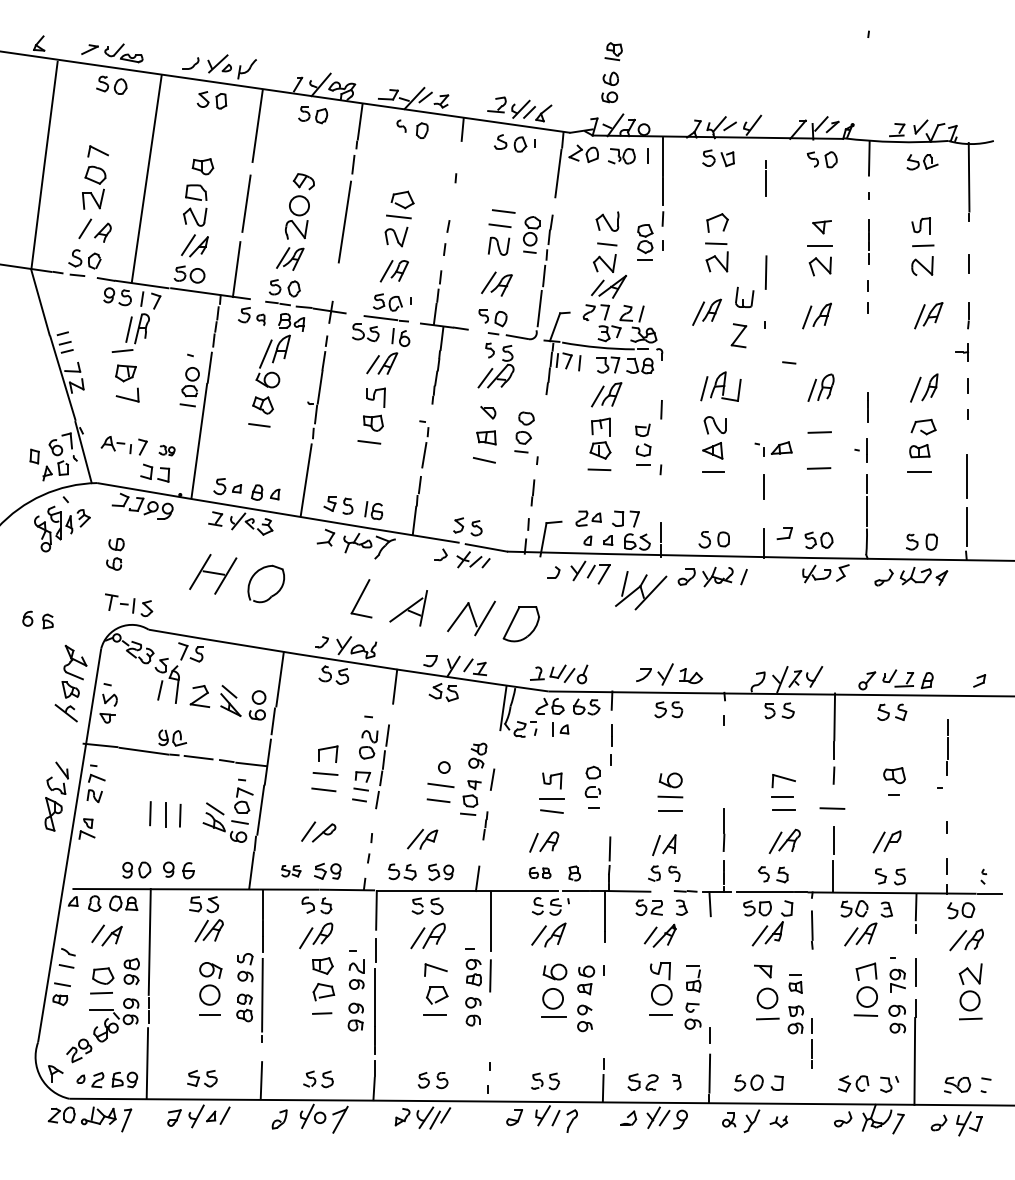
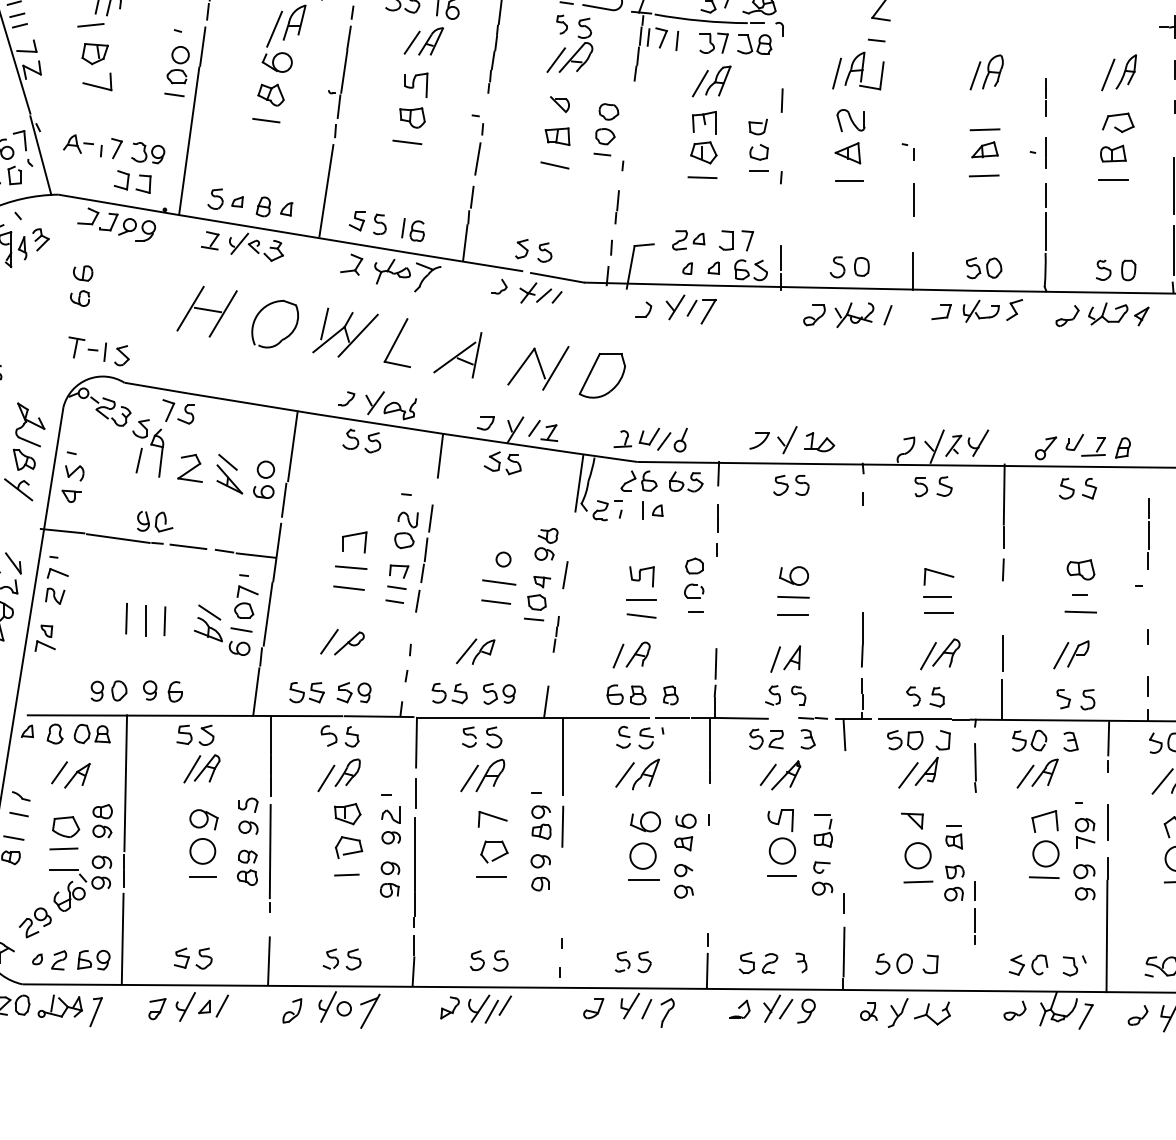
line: (789, 362) -> (876, 40), moved
part: (781, 447) -> (984, 149), moved
part: (166, 450) -> (147, 152), size x1.67
part: (784, 533) -> (941, 311), moved
part: (641, 590) -> (345, 332), moved
line: (832, 808) -> (1080, 612), moved
part: (291, 870) -> (307, 691), size x1.43
part: (539, 872) -> (625, 694), size x1.43
part: (778, 1121) -> (932, 1013), size x1.67

